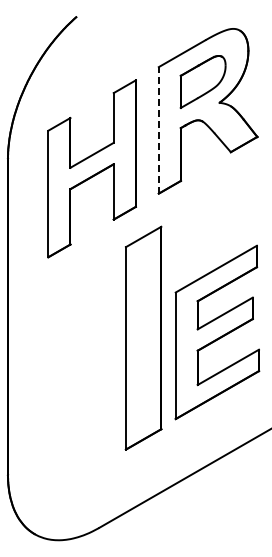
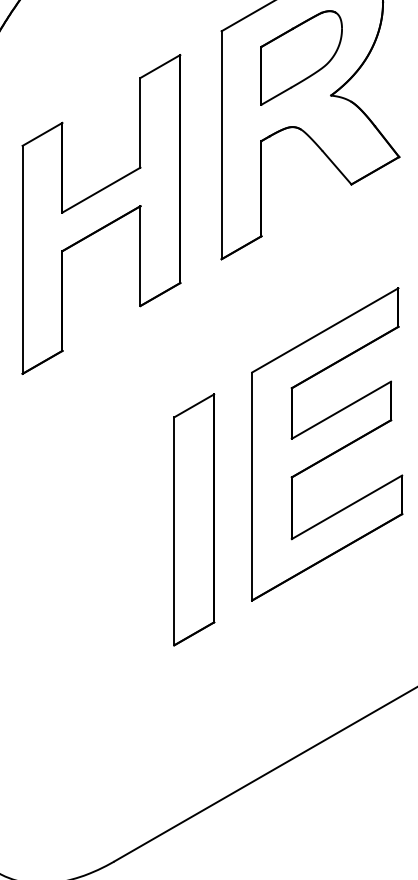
line: (158, 129) -> (221, 143), dashed -> solid
part: (217, 332) -> (327, 444), moved
part: (143, 338) -> (194, 520), size x0.62

